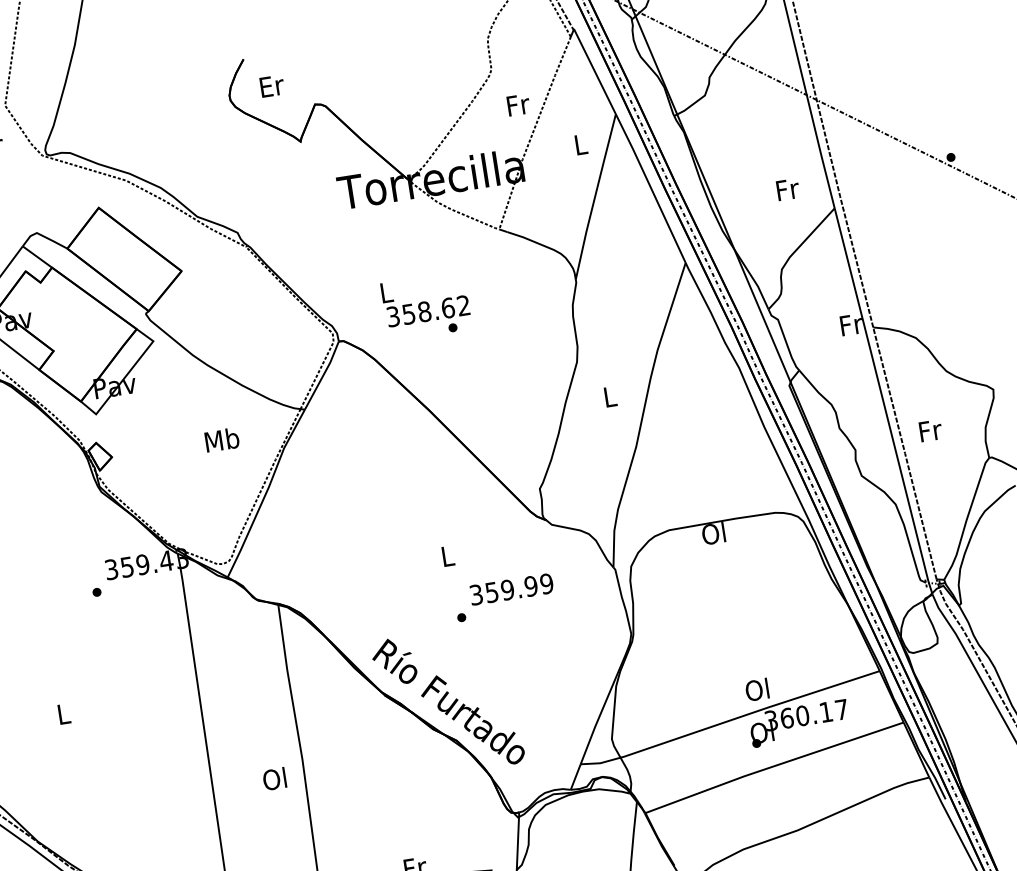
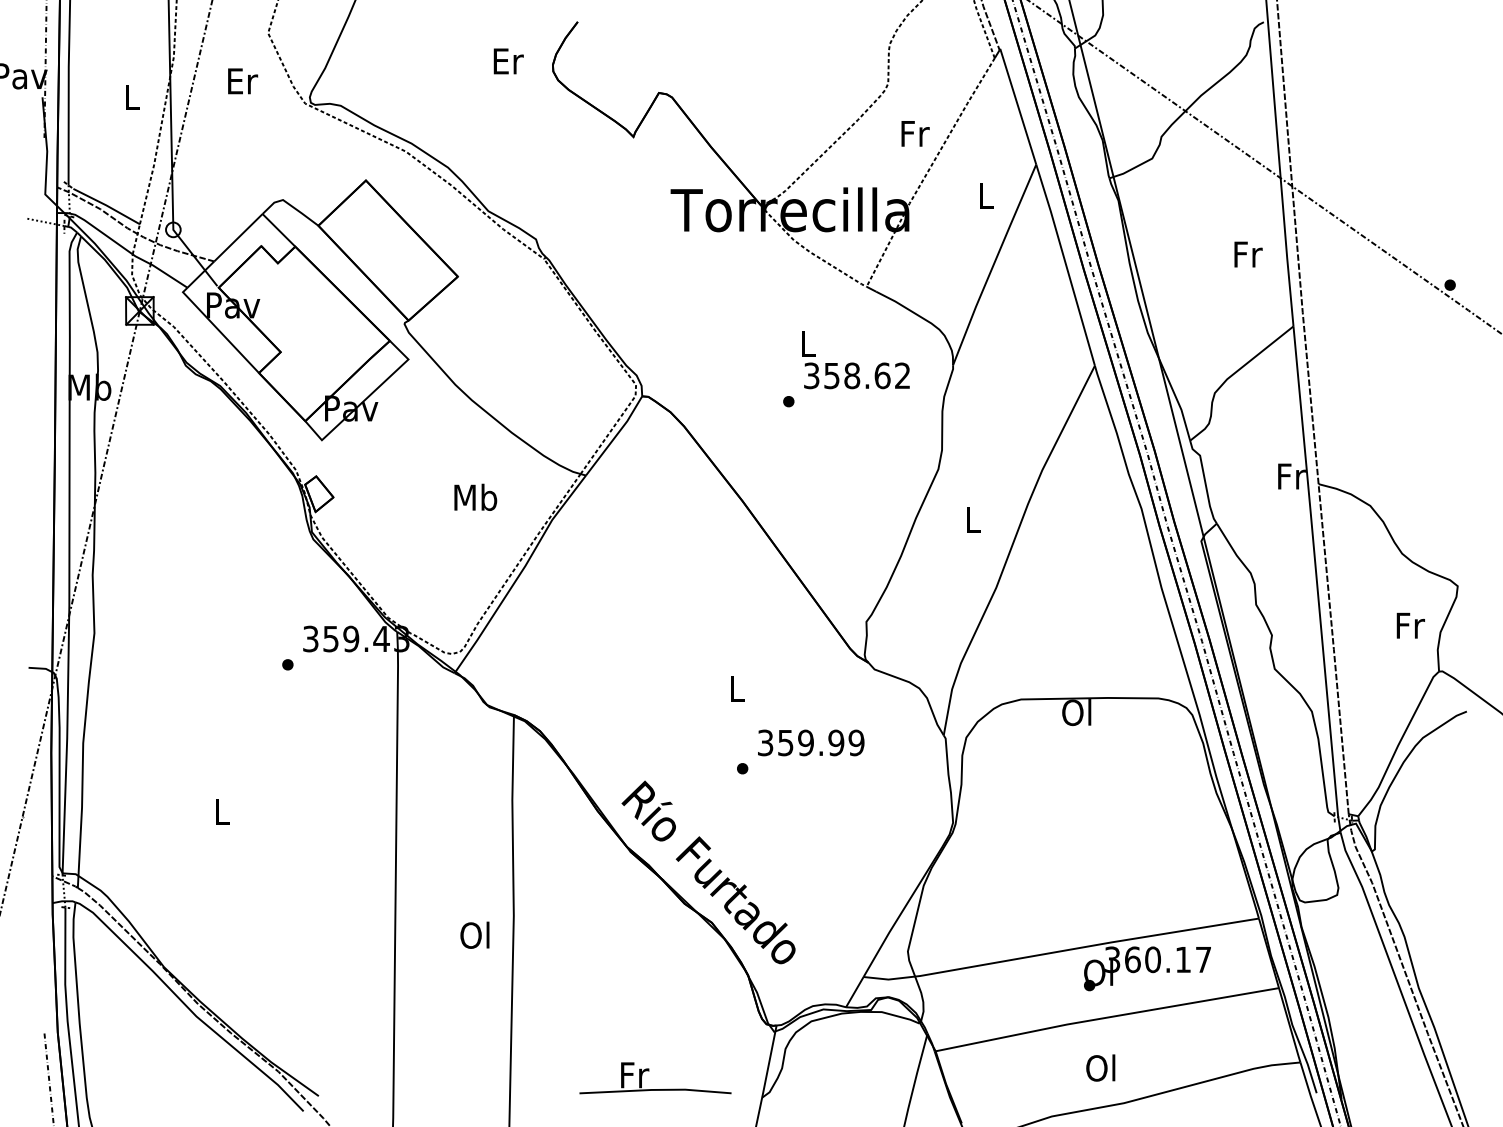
text: (272, 86) -> (508, 61), moved
text: (788, 189) -> (1248, 254), moved
text: (425, 299) -> (855, 360), moved
text: (930, 430) -> (1410, 625), moved
text: (756, 689) -> (1100, 1067), moved

